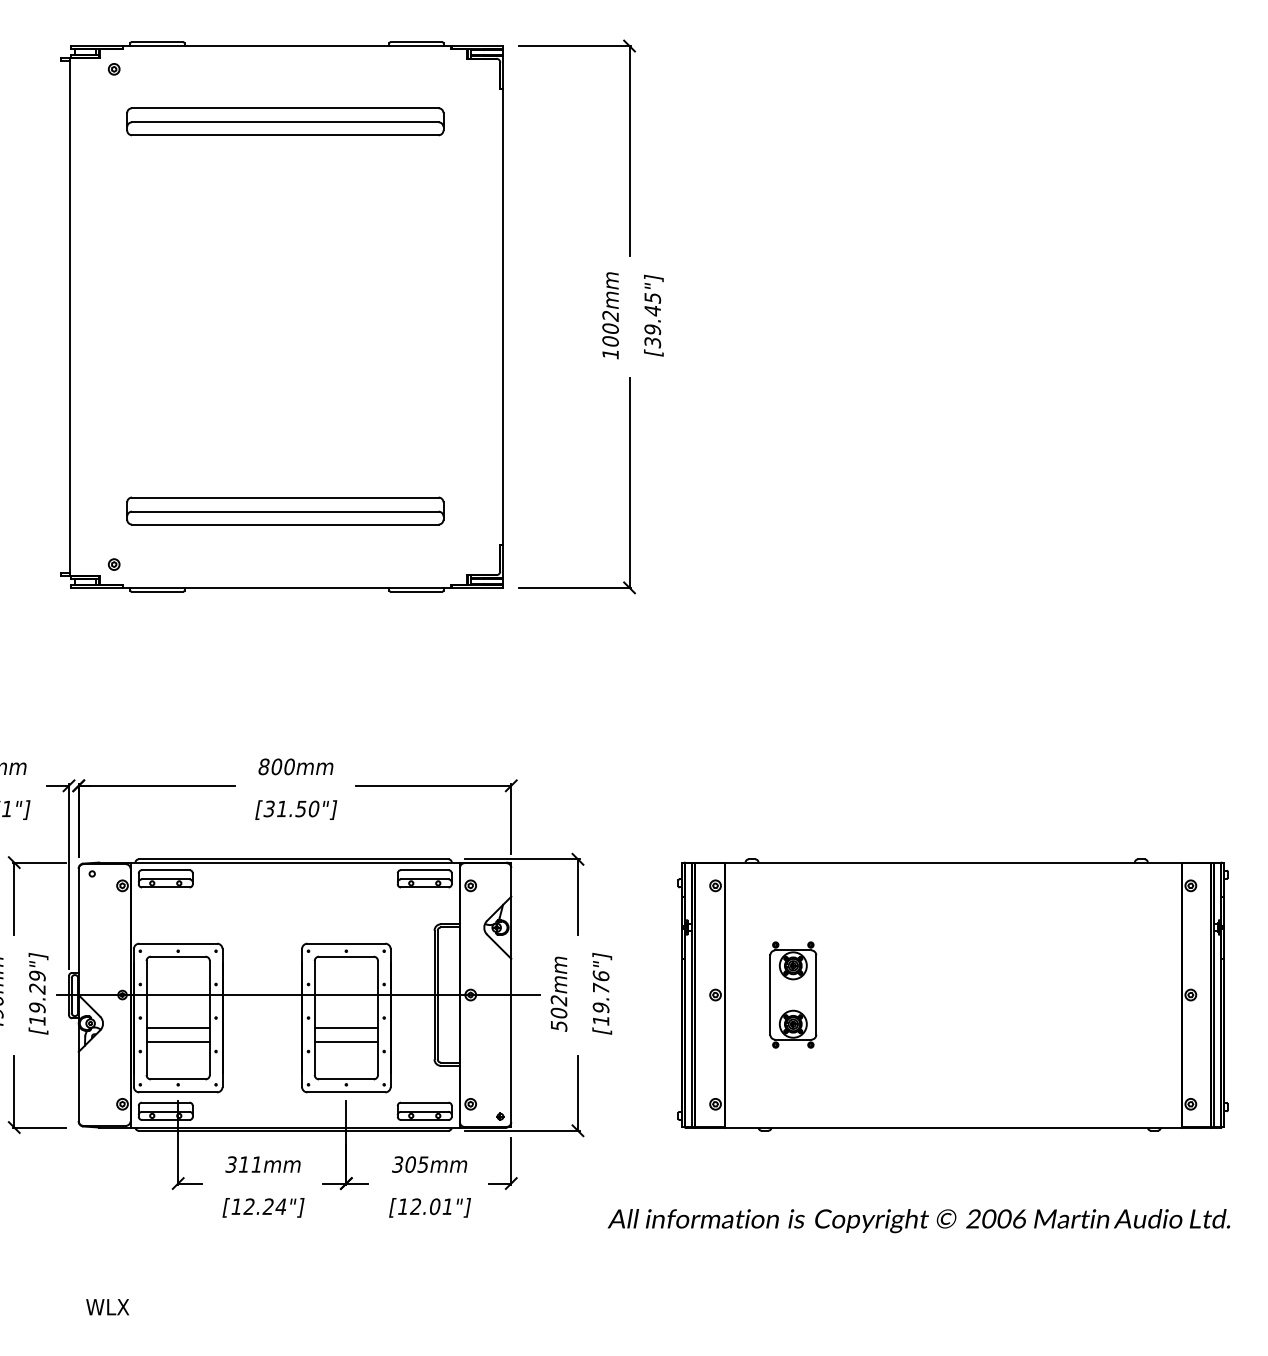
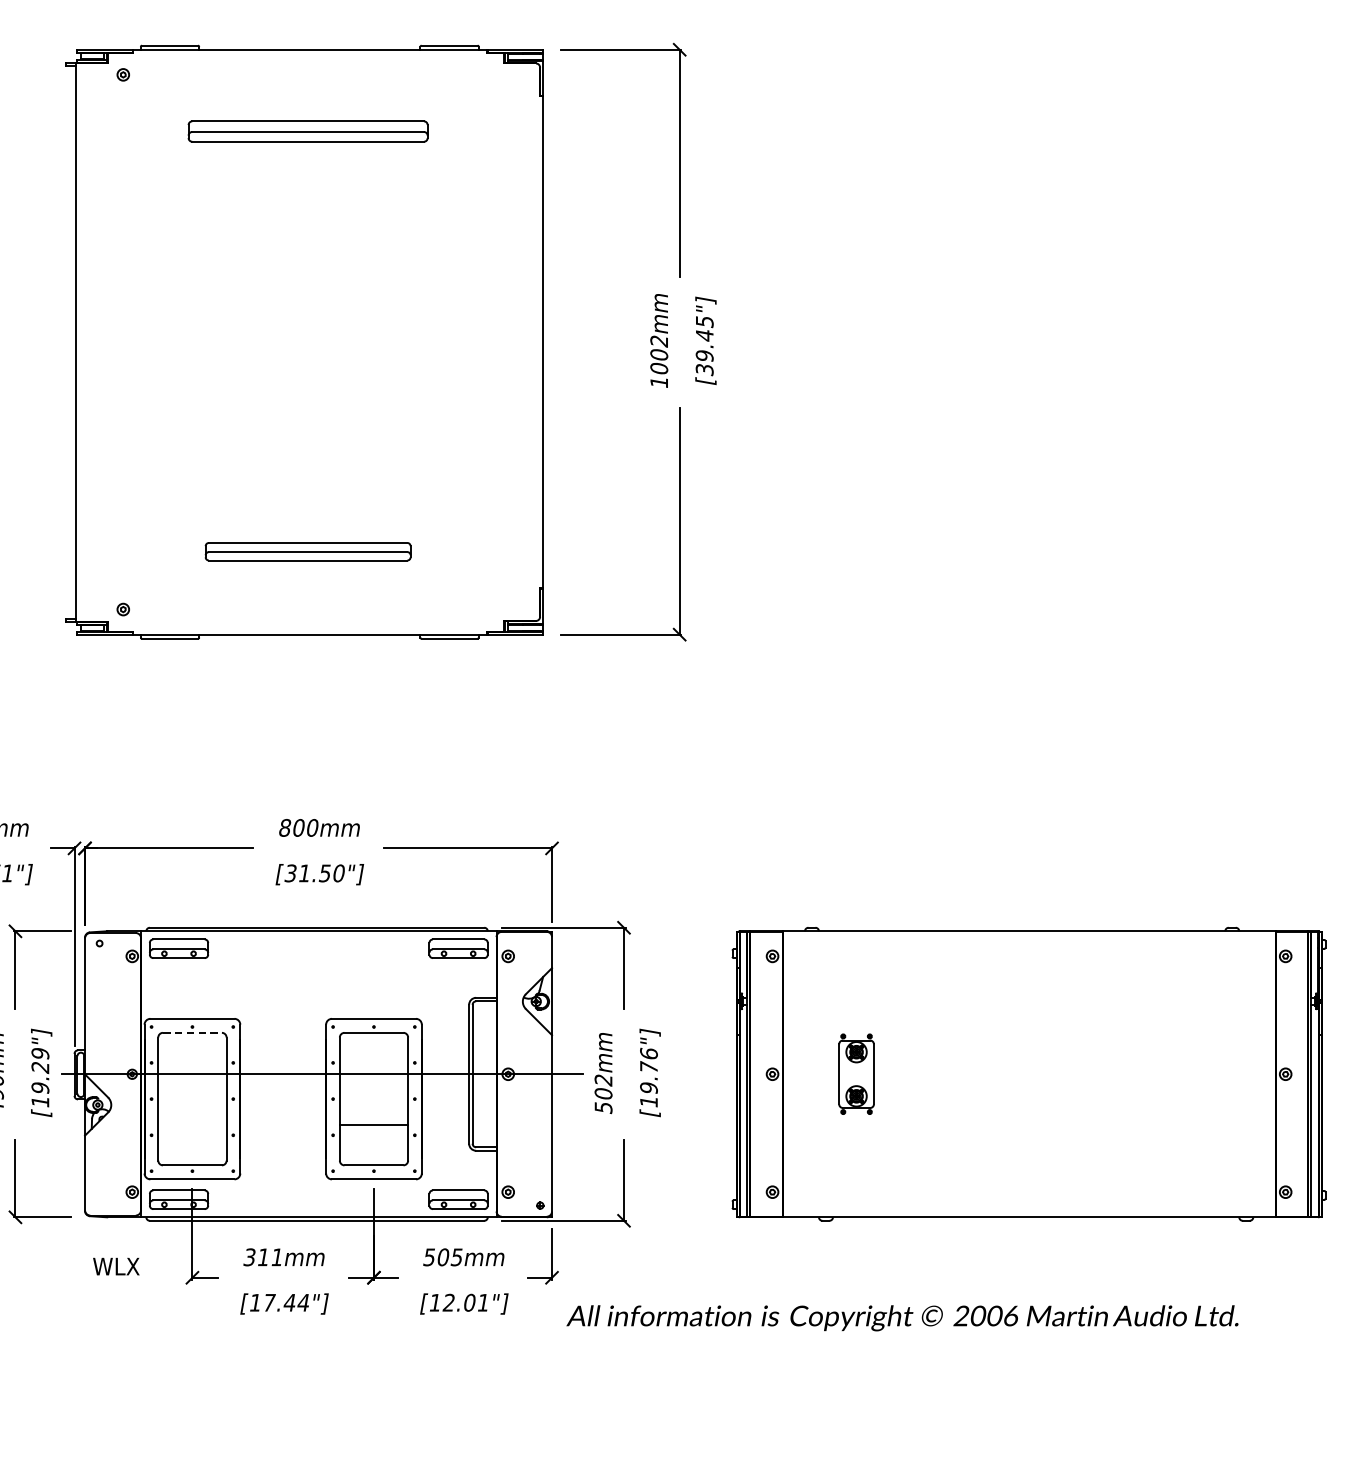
part: (285, 121) -> (308, 131), size x0.7
part: (285, 510) -> (308, 551), size x0.6
line: (178, 956) -> (192, 1032), solid -> dashed
part: (793, 994) -> (856, 1073), size x0.7
line: (177, 1028) -> (191, 1110), removed
line: (346, 1028) -> (374, 1110), removed
line: (177, 1041) -> (191, 1124), removed
text: (398, 1163) -> (430, 1256), 305mm -> 505mm
text: (258, 1206) -> (279, 1302), [12.24"] -> [17.44"]
text: (918, 1221) -> (902, 1318), moved
text: (107, 1307) -> (116, 1266), moved

